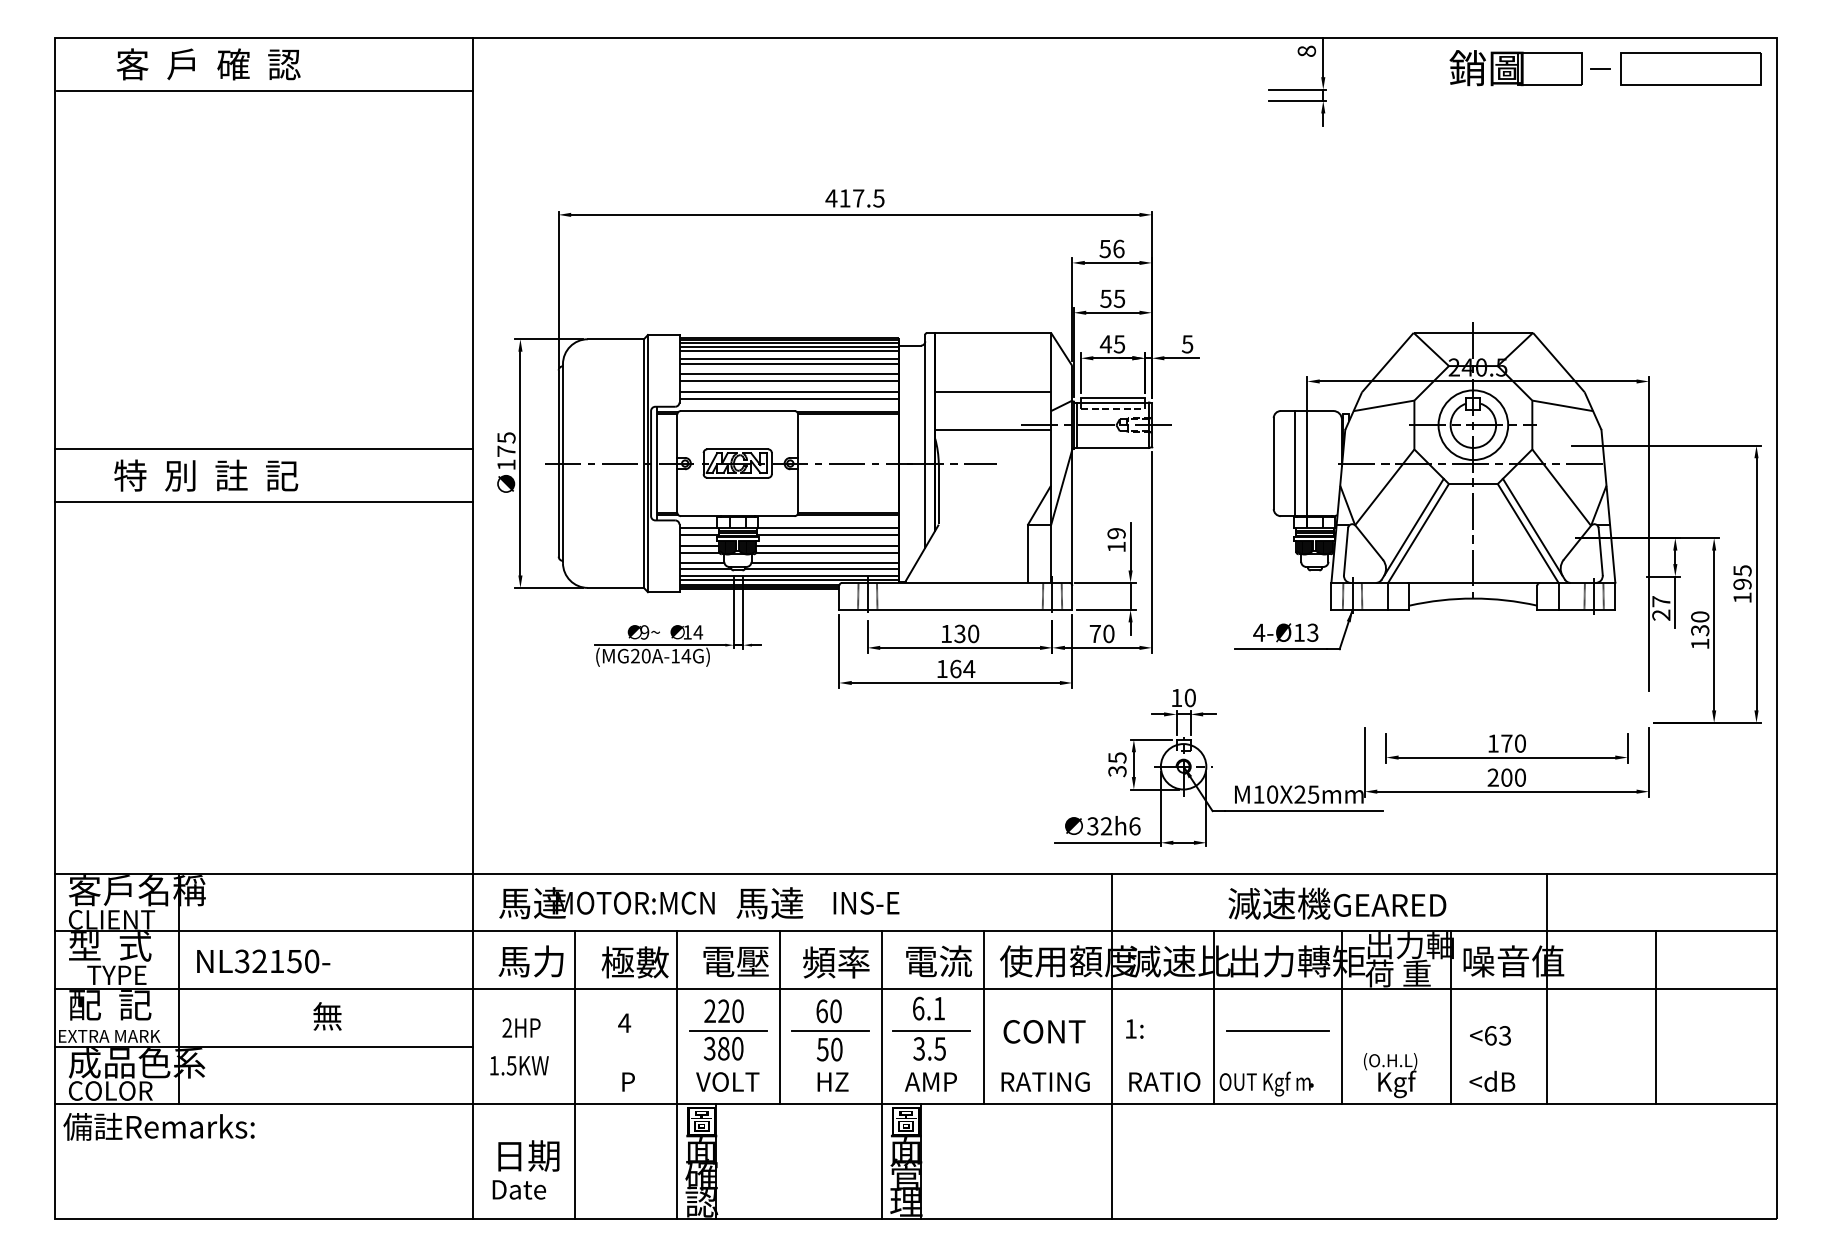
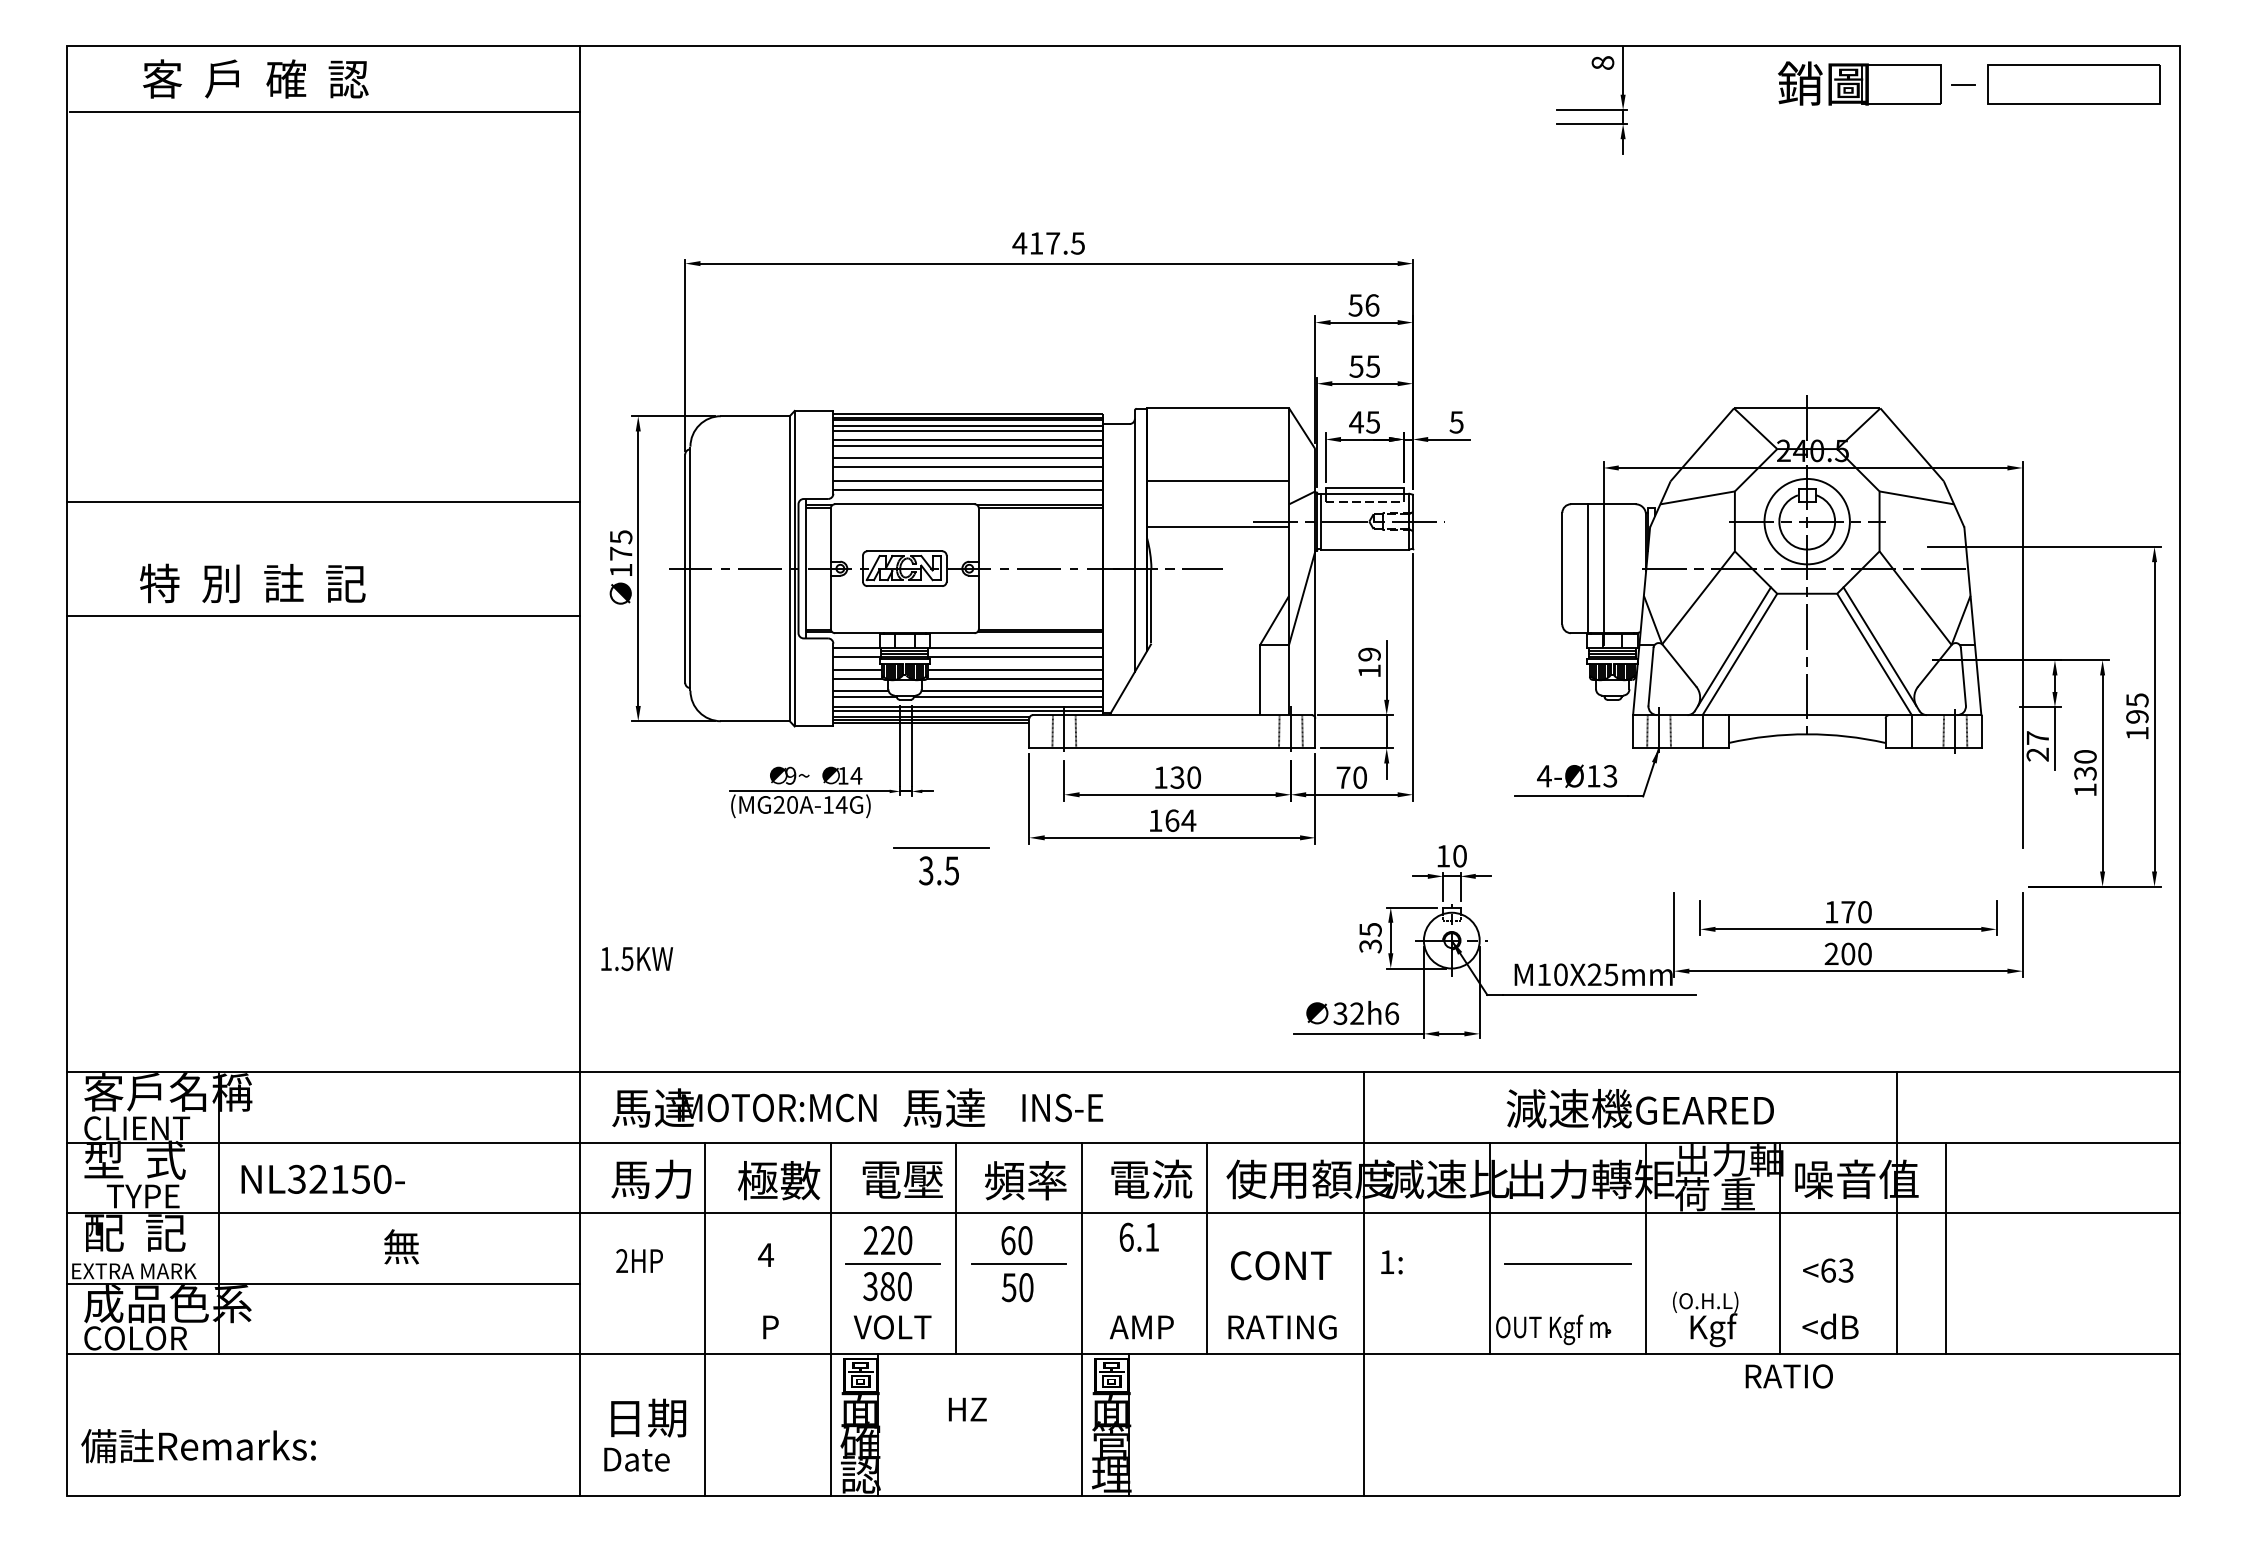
line: (263, 448) -> (323, 501), moved
line: (1655, 1017) -> (1946, 1248), moved
part: (931, 1045) -> (941, 866), moved
text: (519, 1065) -> (637, 958), moved
text: (832, 1081) -> (967, 1408), moved
text: (1164, 1081) -> (1788, 1375), moved
text: (158, 1126) -> (197, 1445), moved

